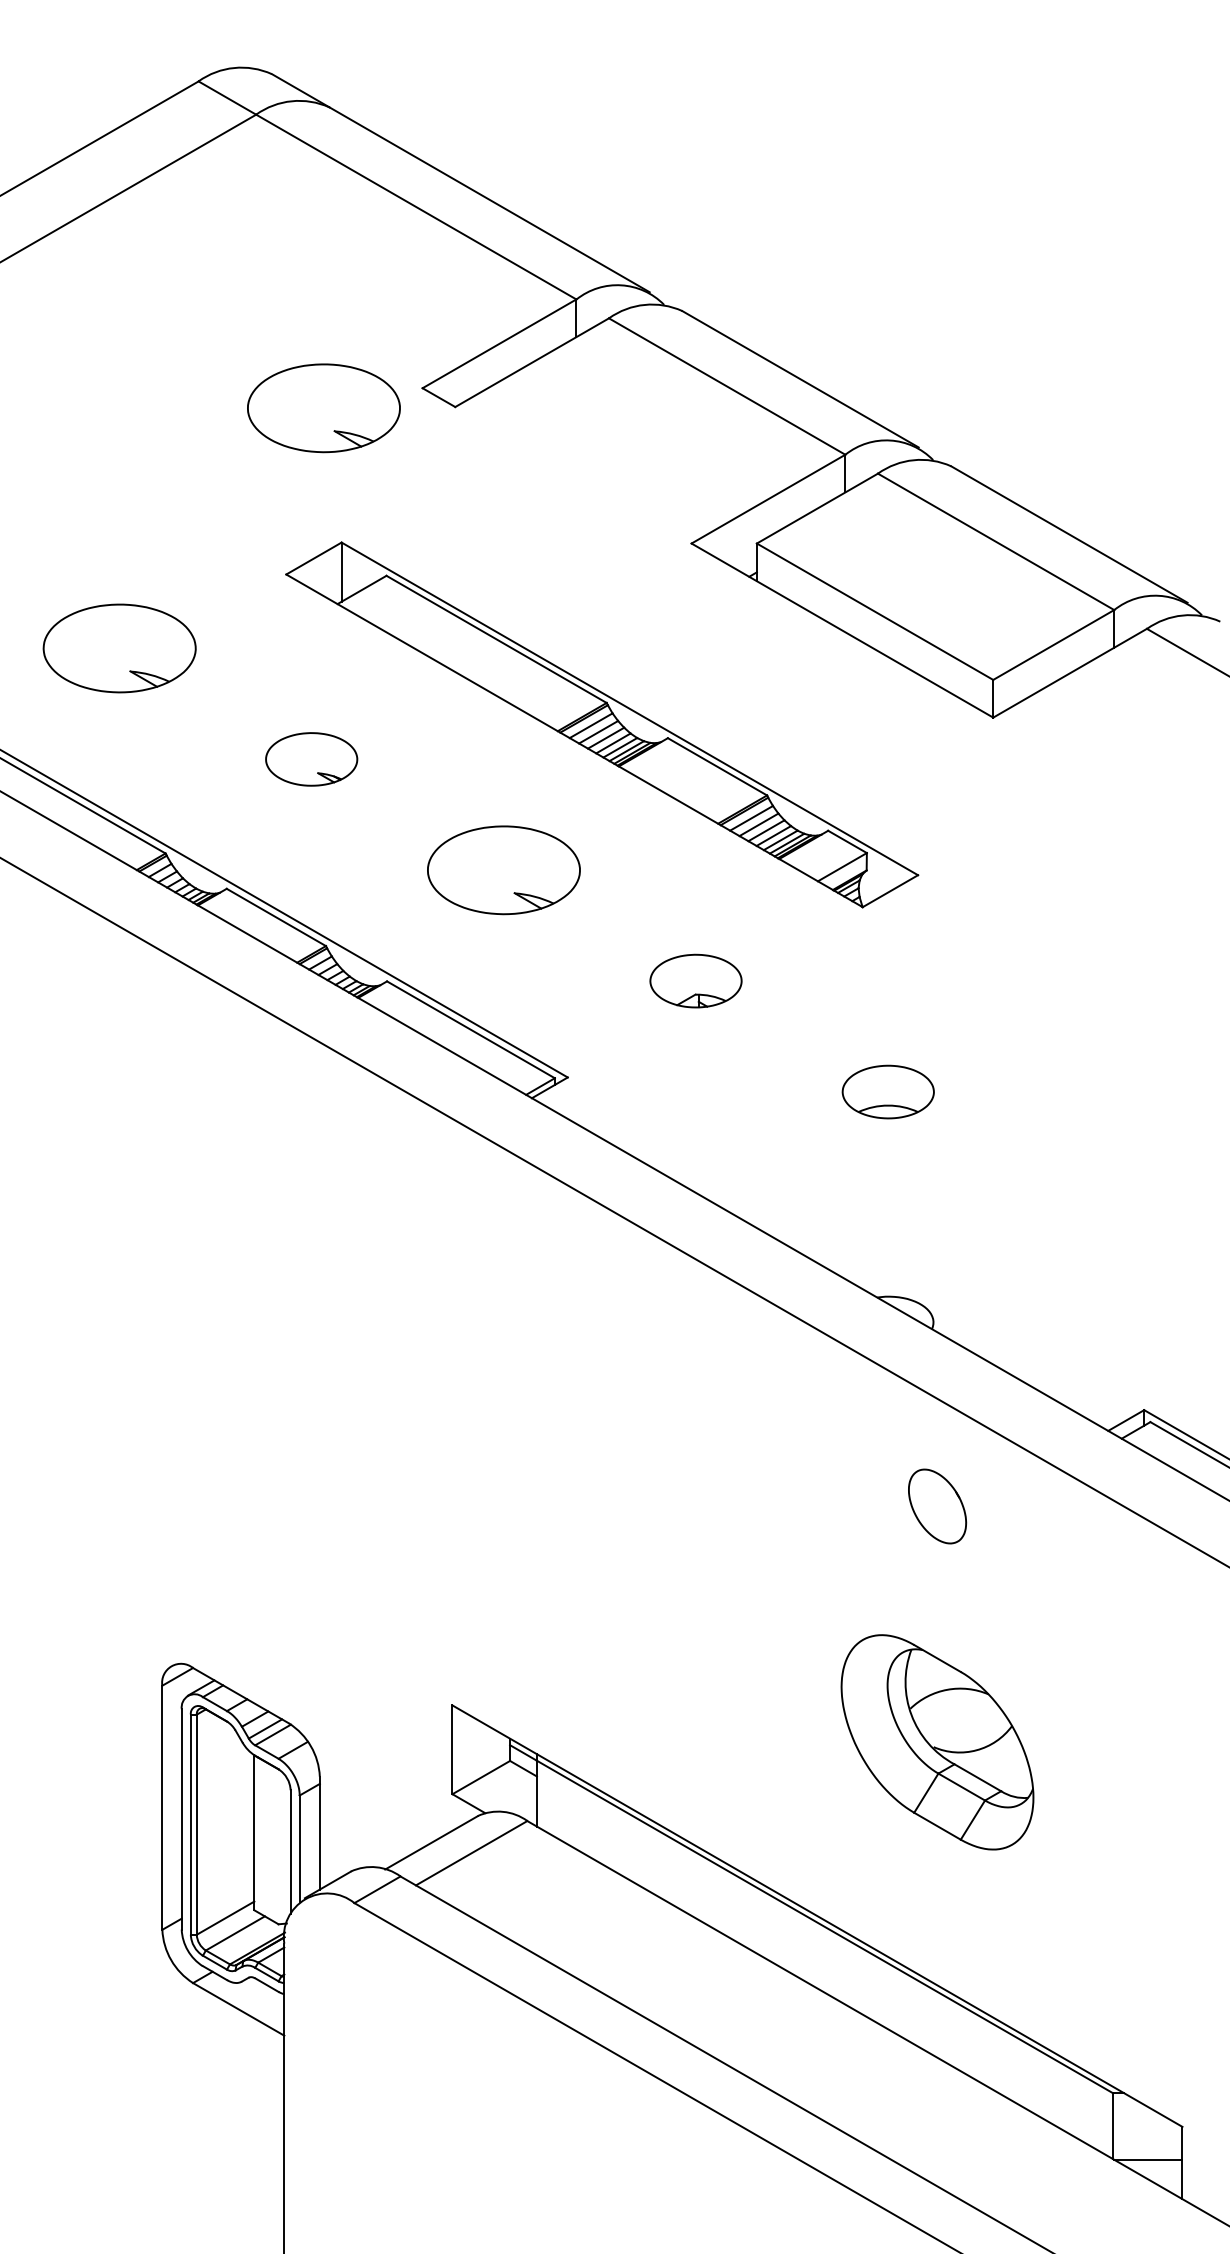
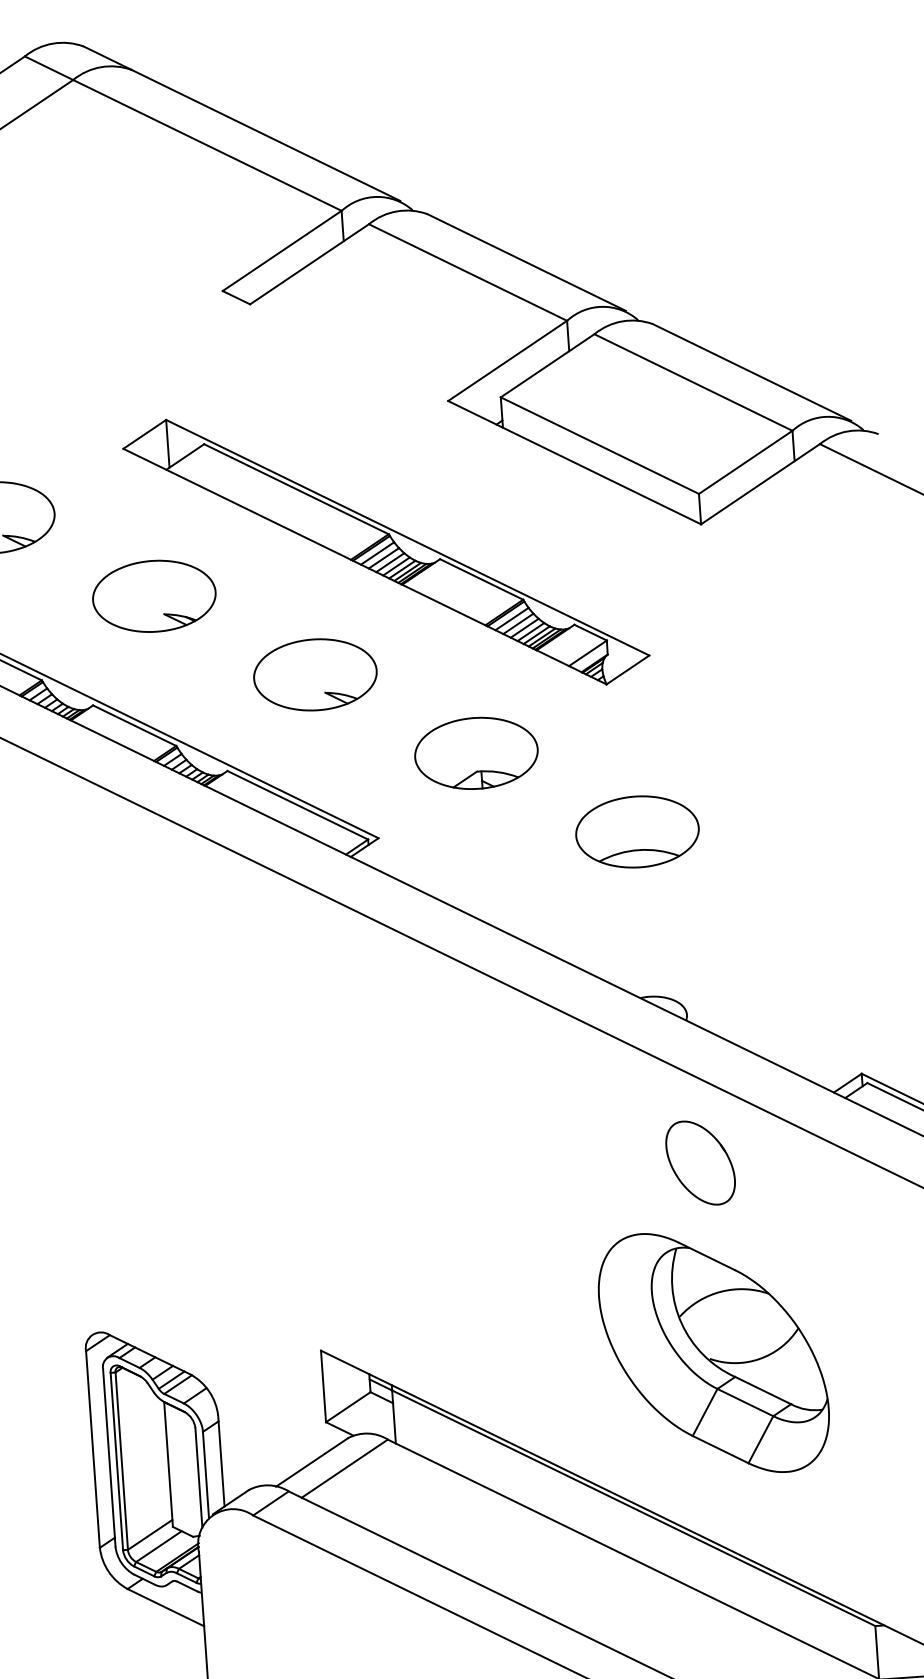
part: (323, 408) -> (144, 312), removed
part: (311, 759) -> (154, 596), size x1.67
part: (695, 980) -> (475, 752), size x1.67
part: (888, 1091) -> (637, 831), size x1.67
part: (937, 1506) -> (700, 1163), size x1.43
part: (937, 1742) -> (713, 1353), size x1.43

